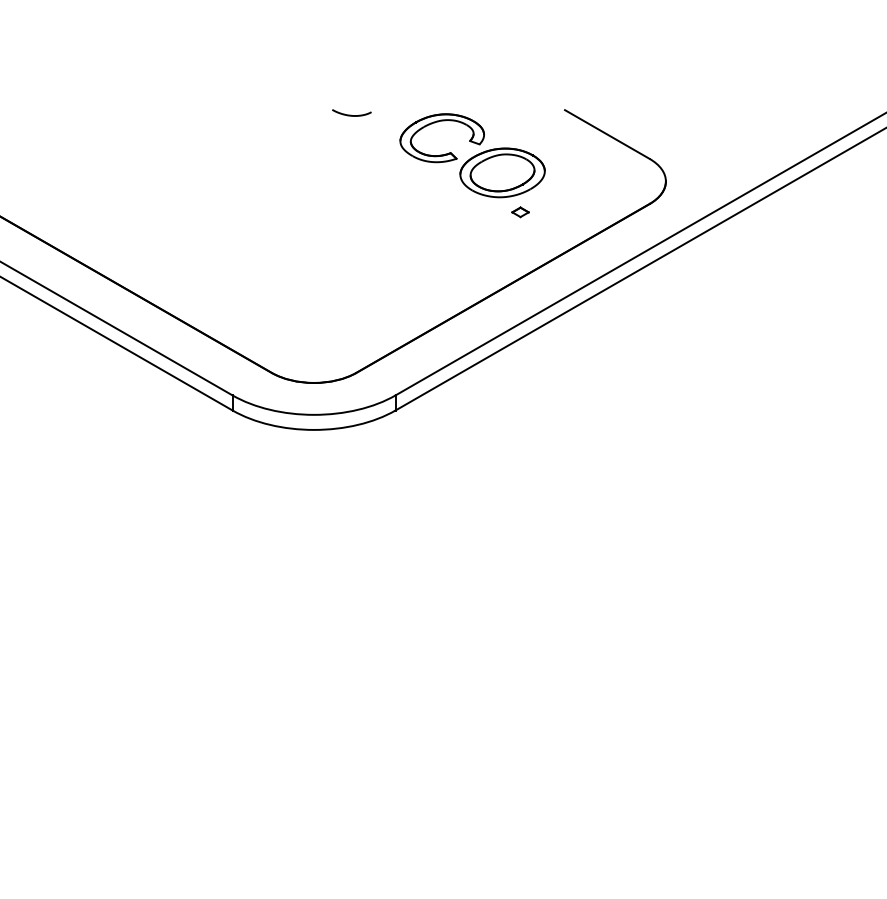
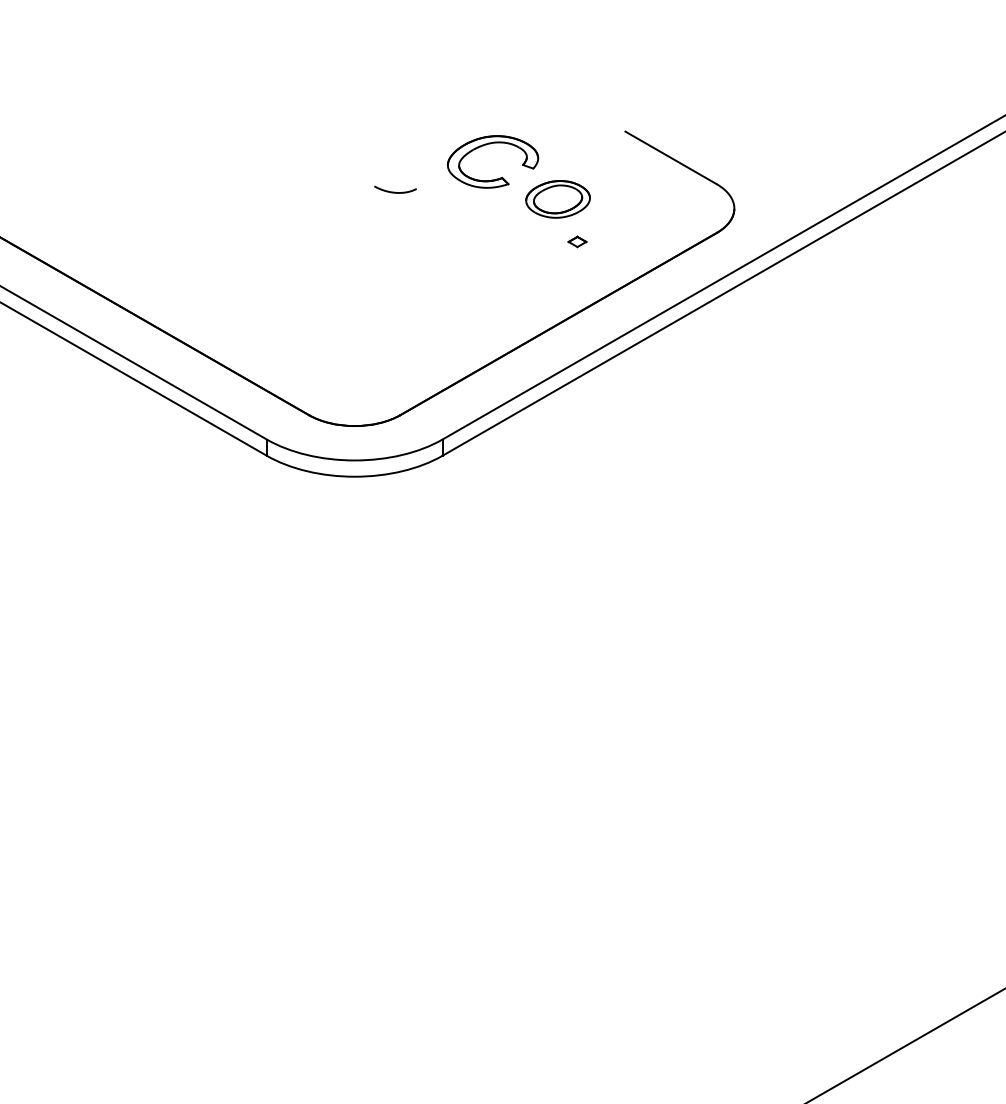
curve: (351, 114) -> (395, 191), moved
part: (502, 173) -> (557, 199), size x0.7

